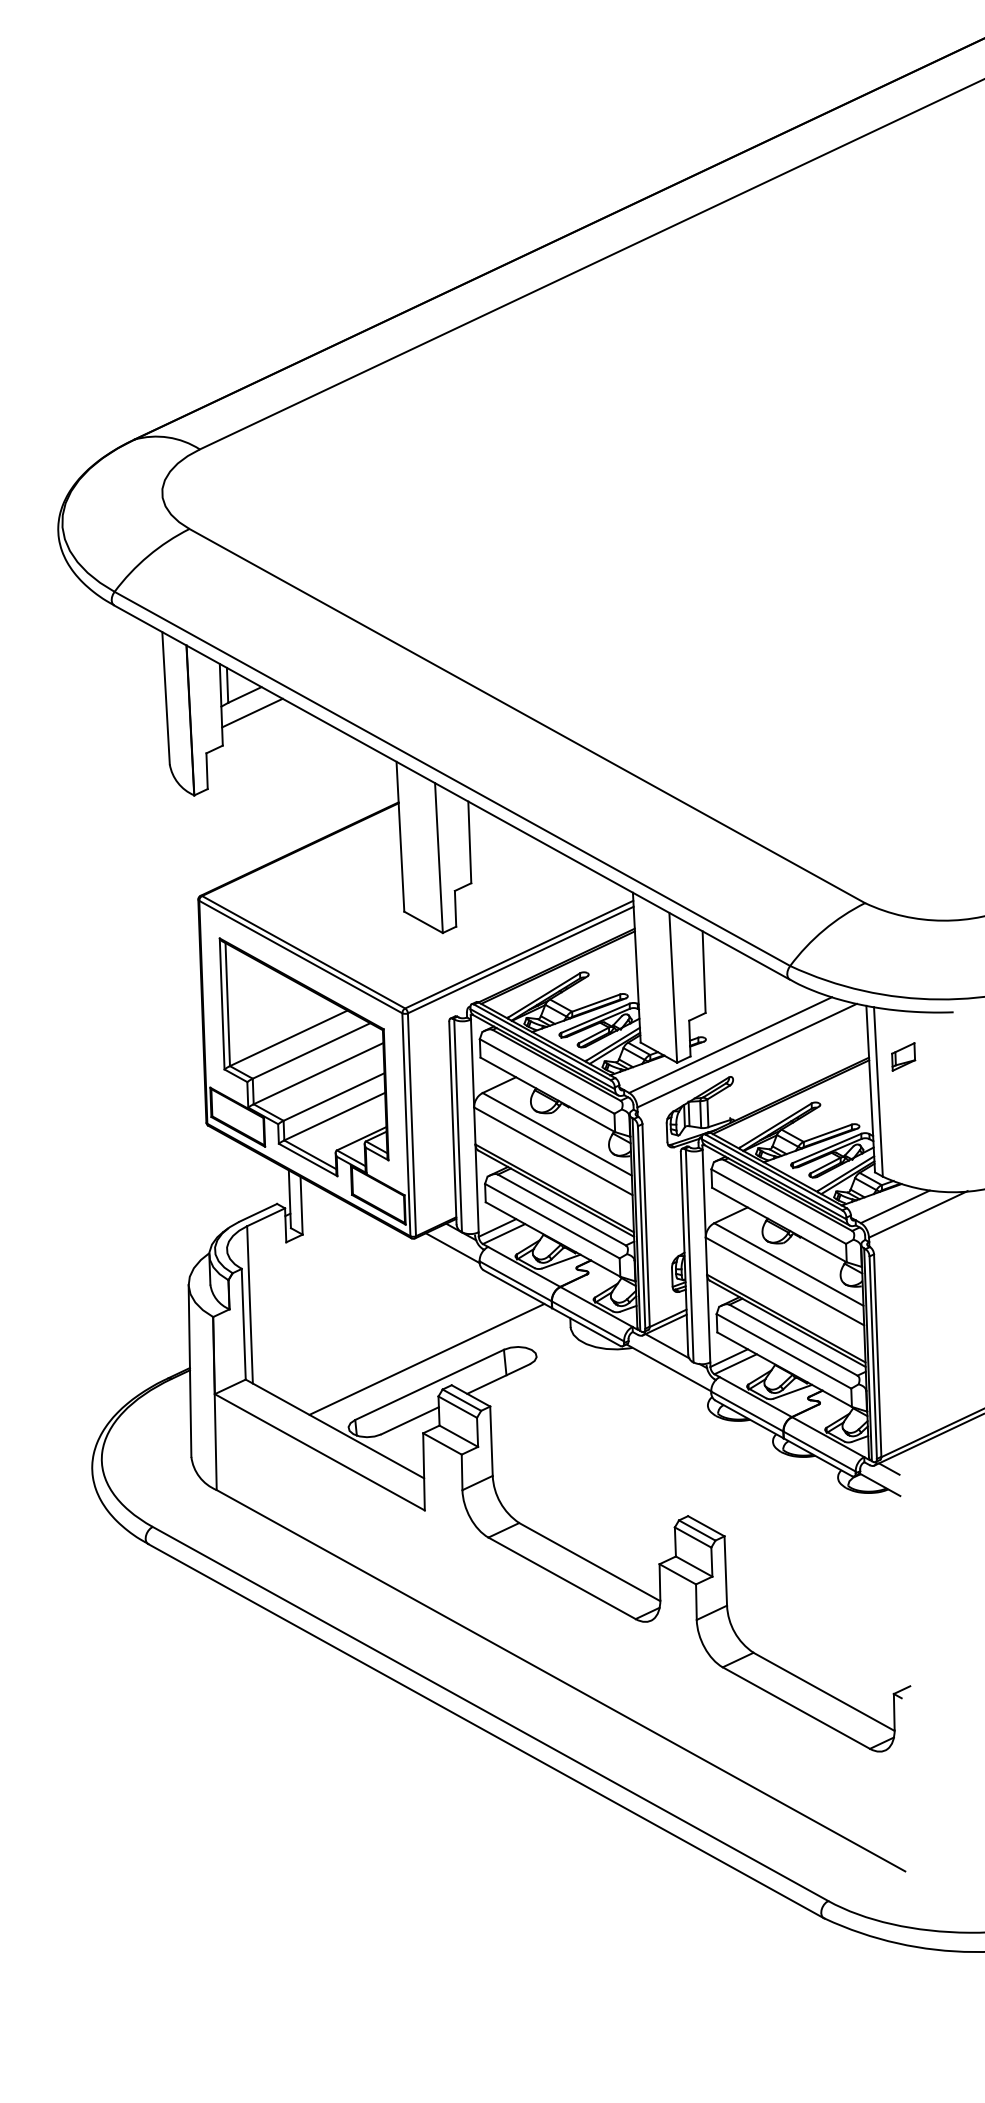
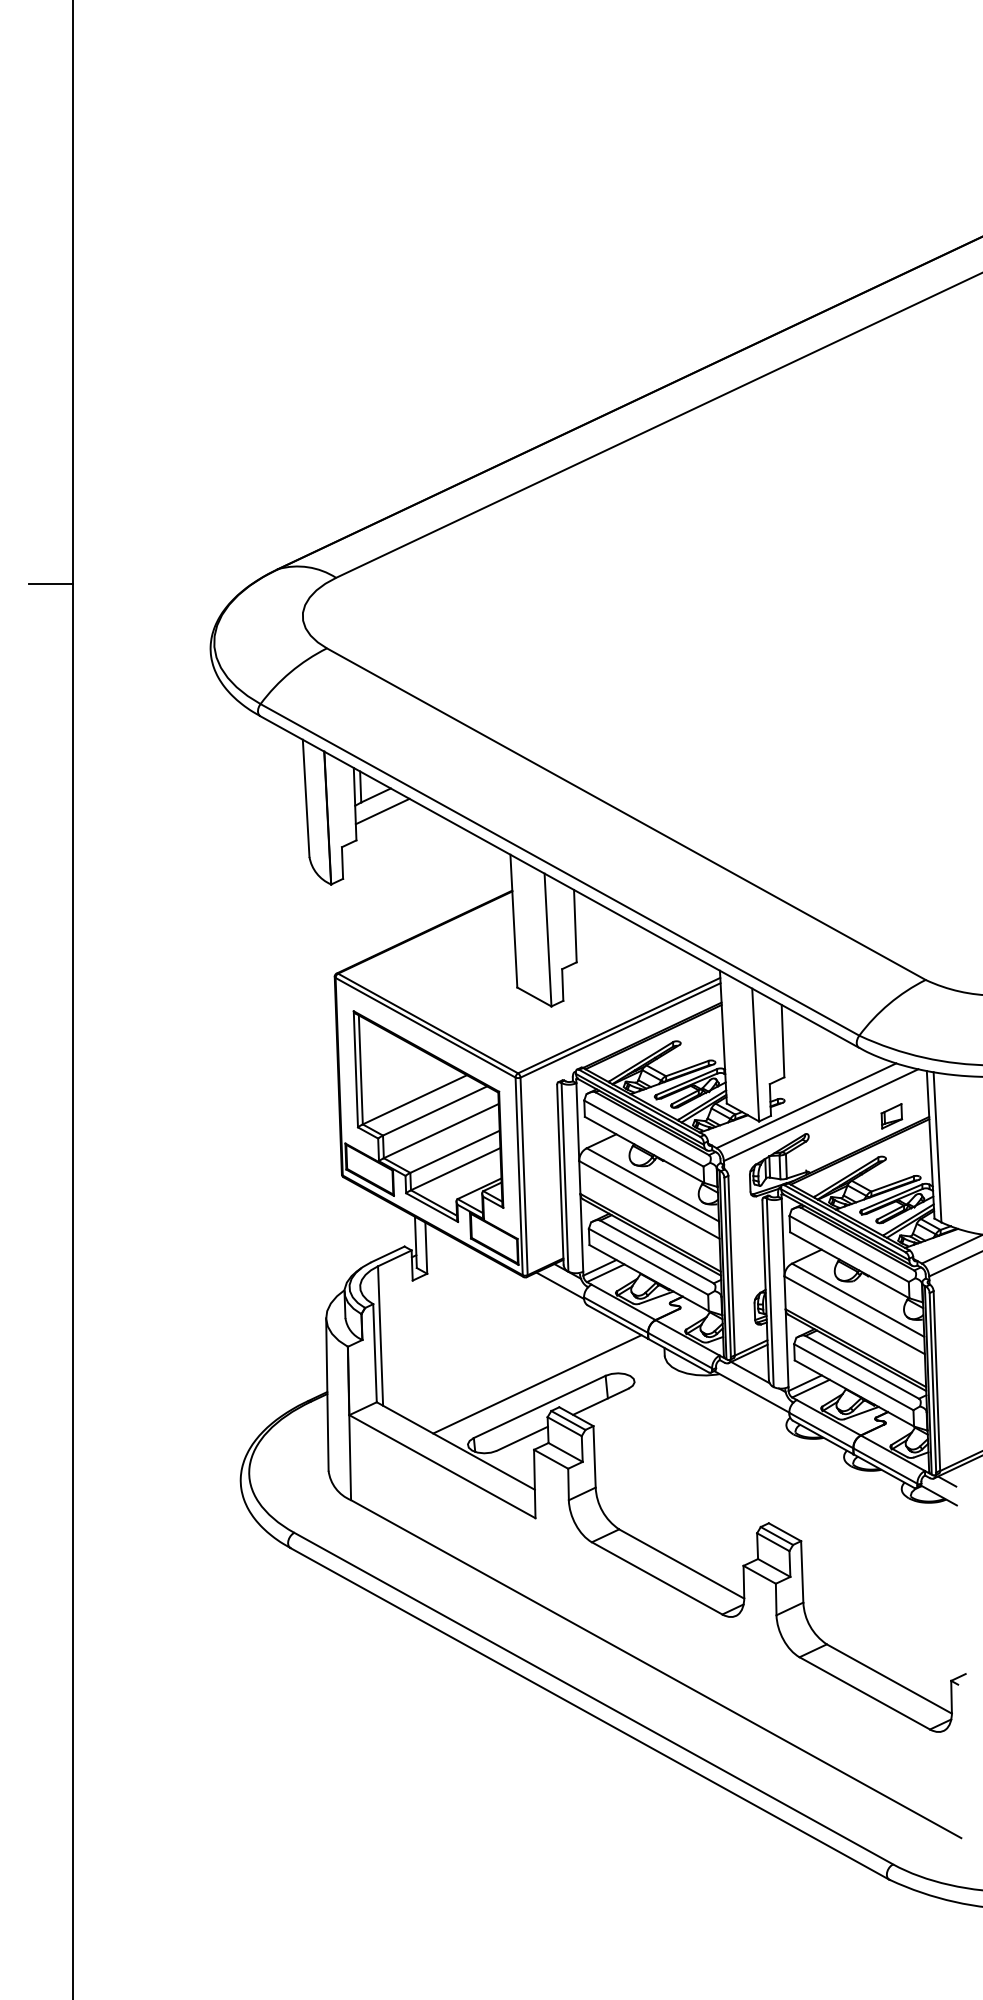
part: (903, 1057) -> (891, 1116), moved

